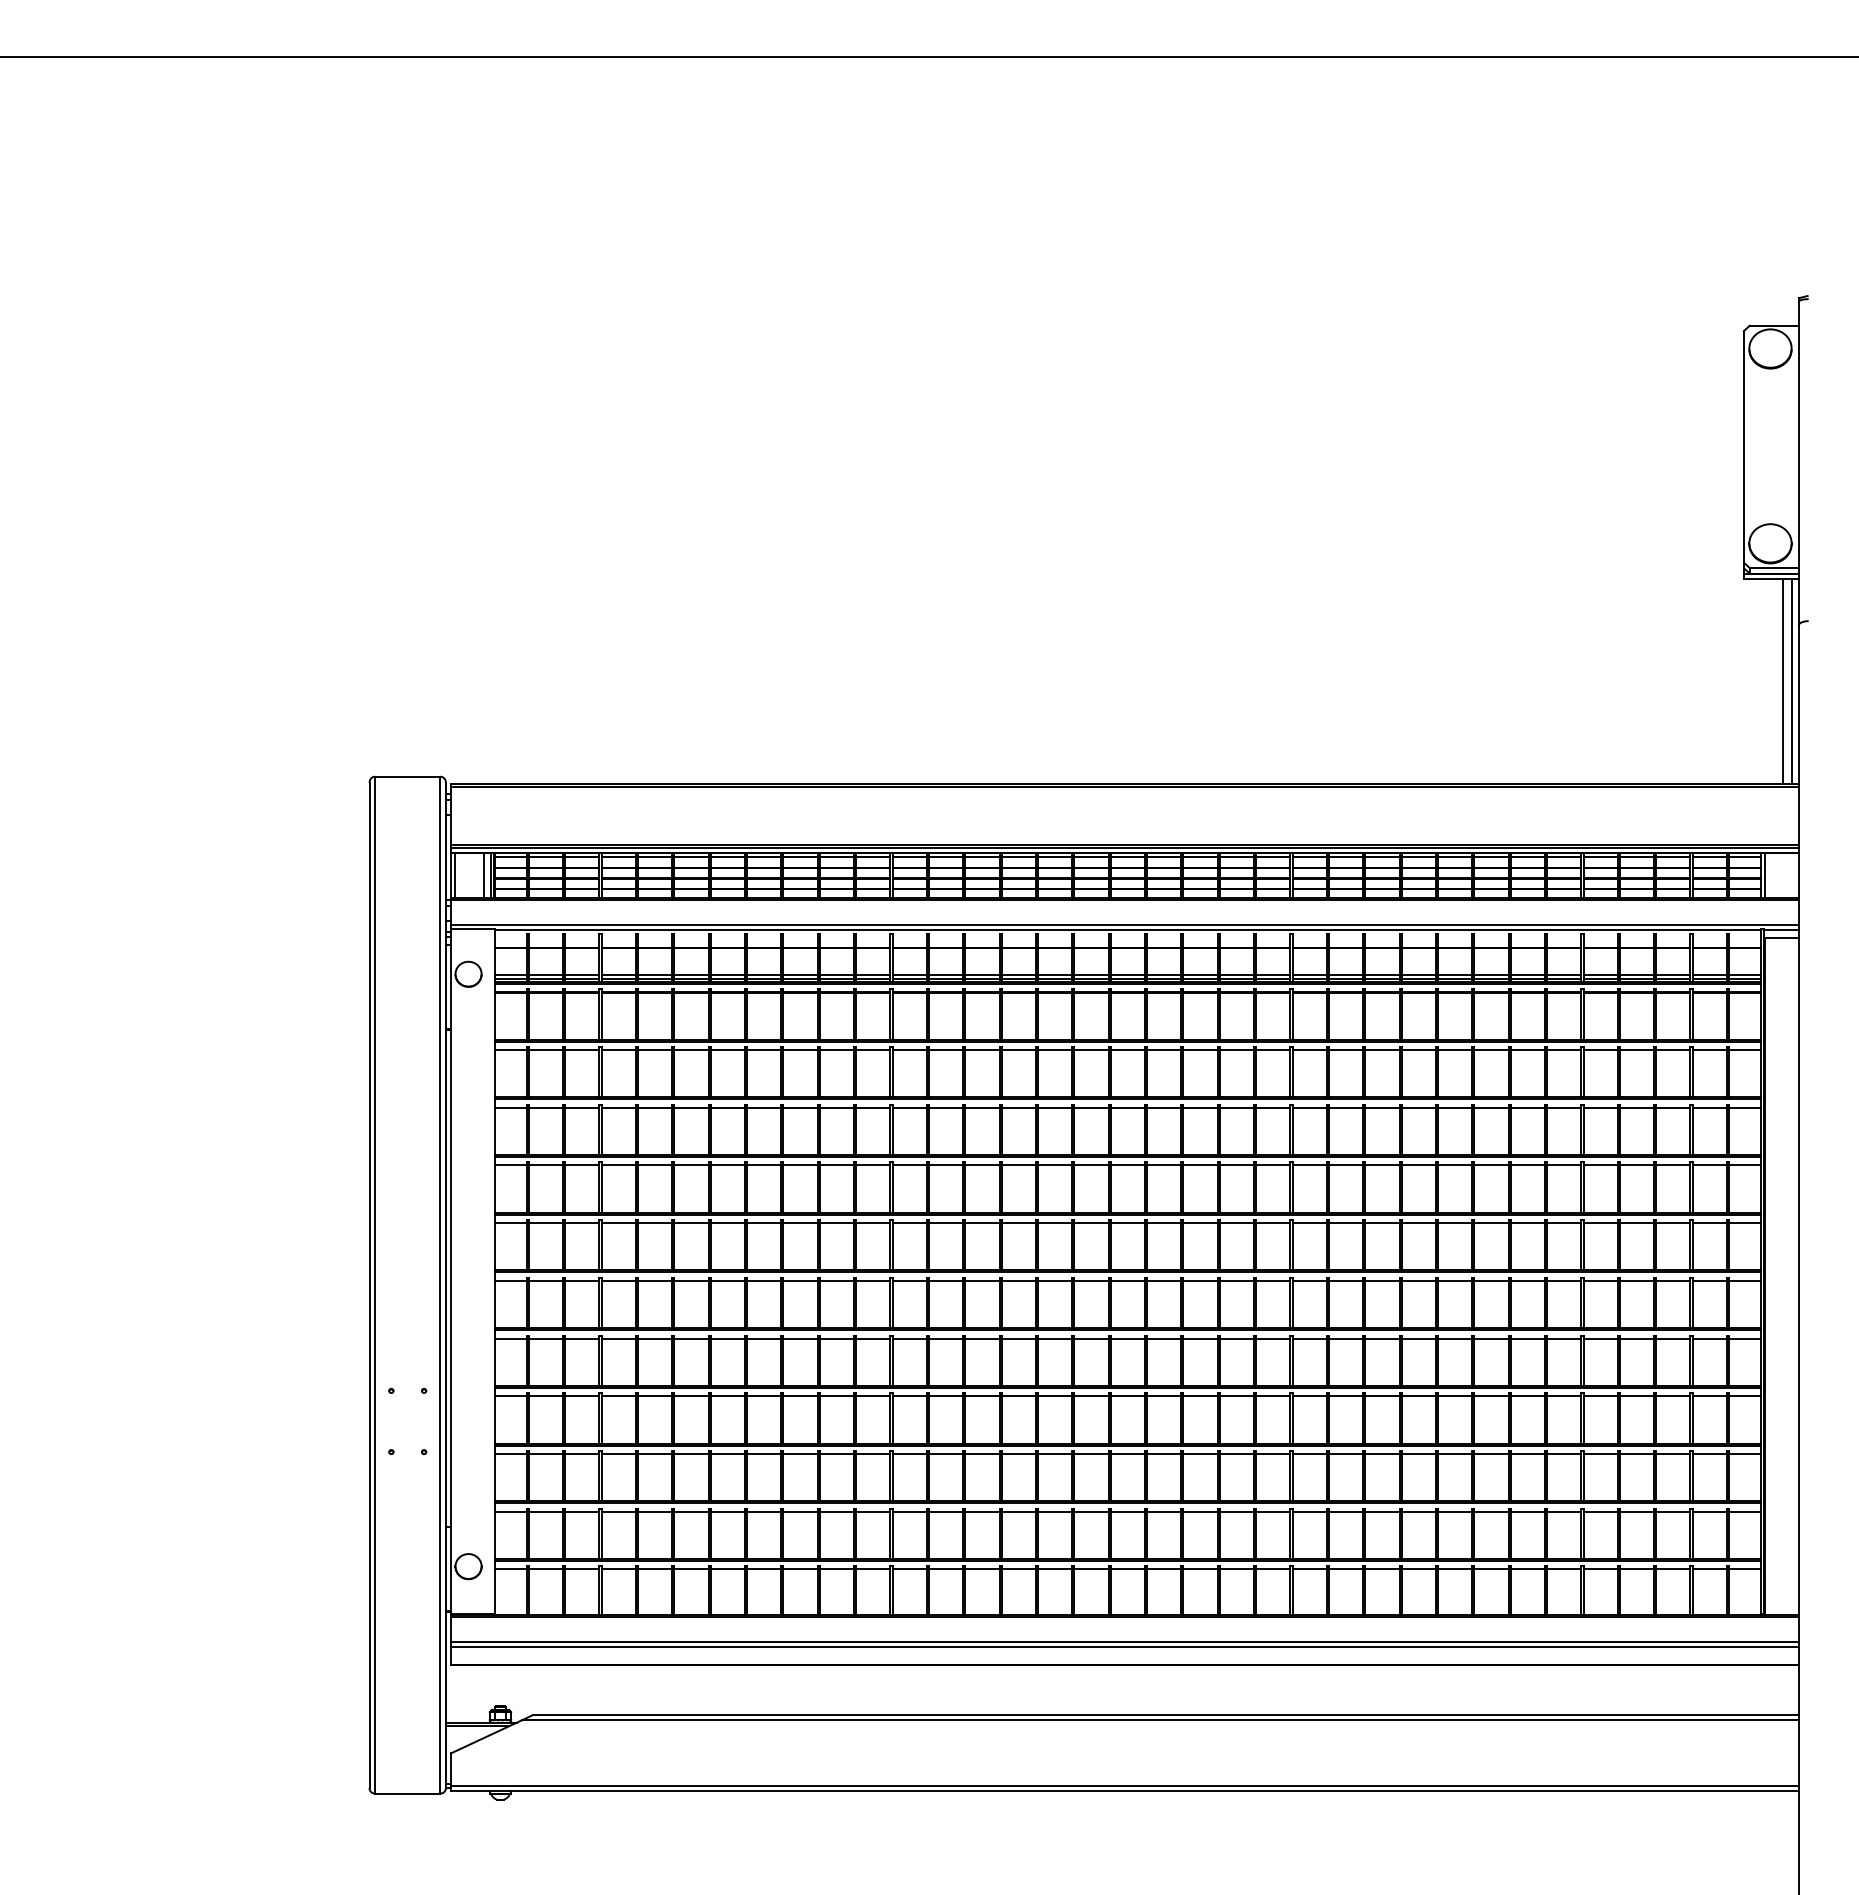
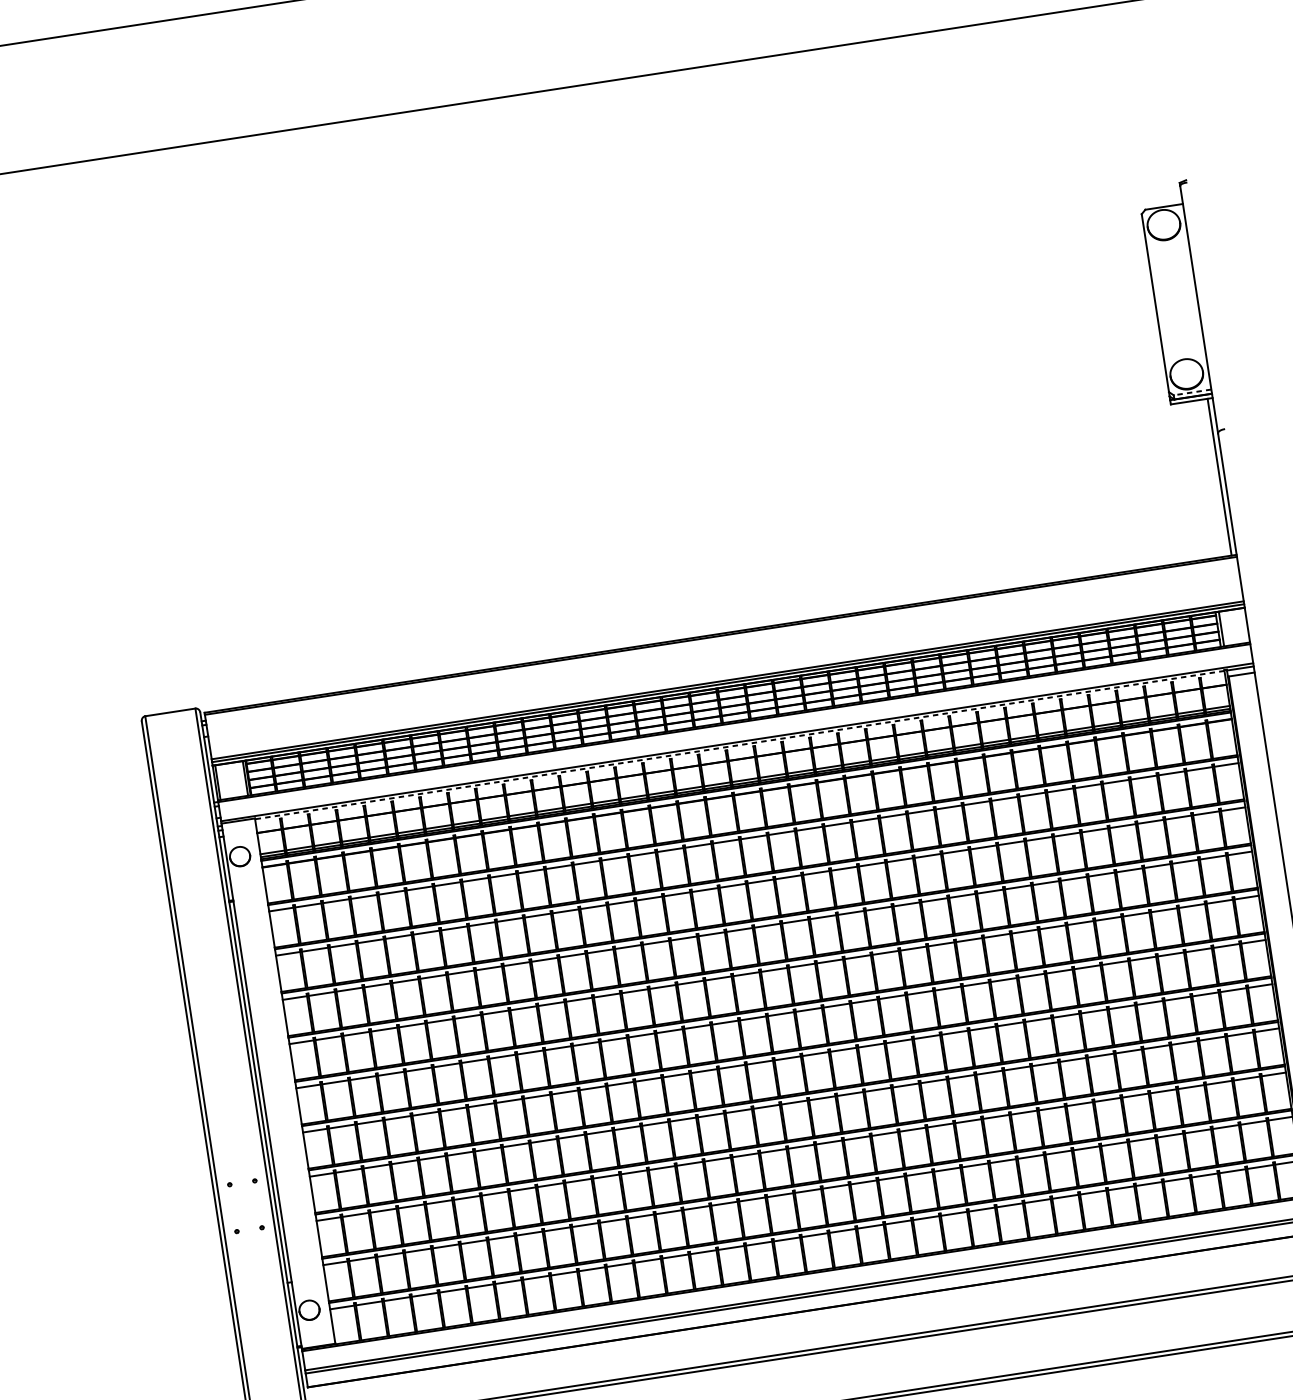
line: (1774, 568) -> (1192, 392), solid -> dashed
line: (1782, 681) -> (1212, 478), removed
line: (484, 875) -> (240, 779), removed
line: (1127, 929) -> (739, 745), solid -> dashed

